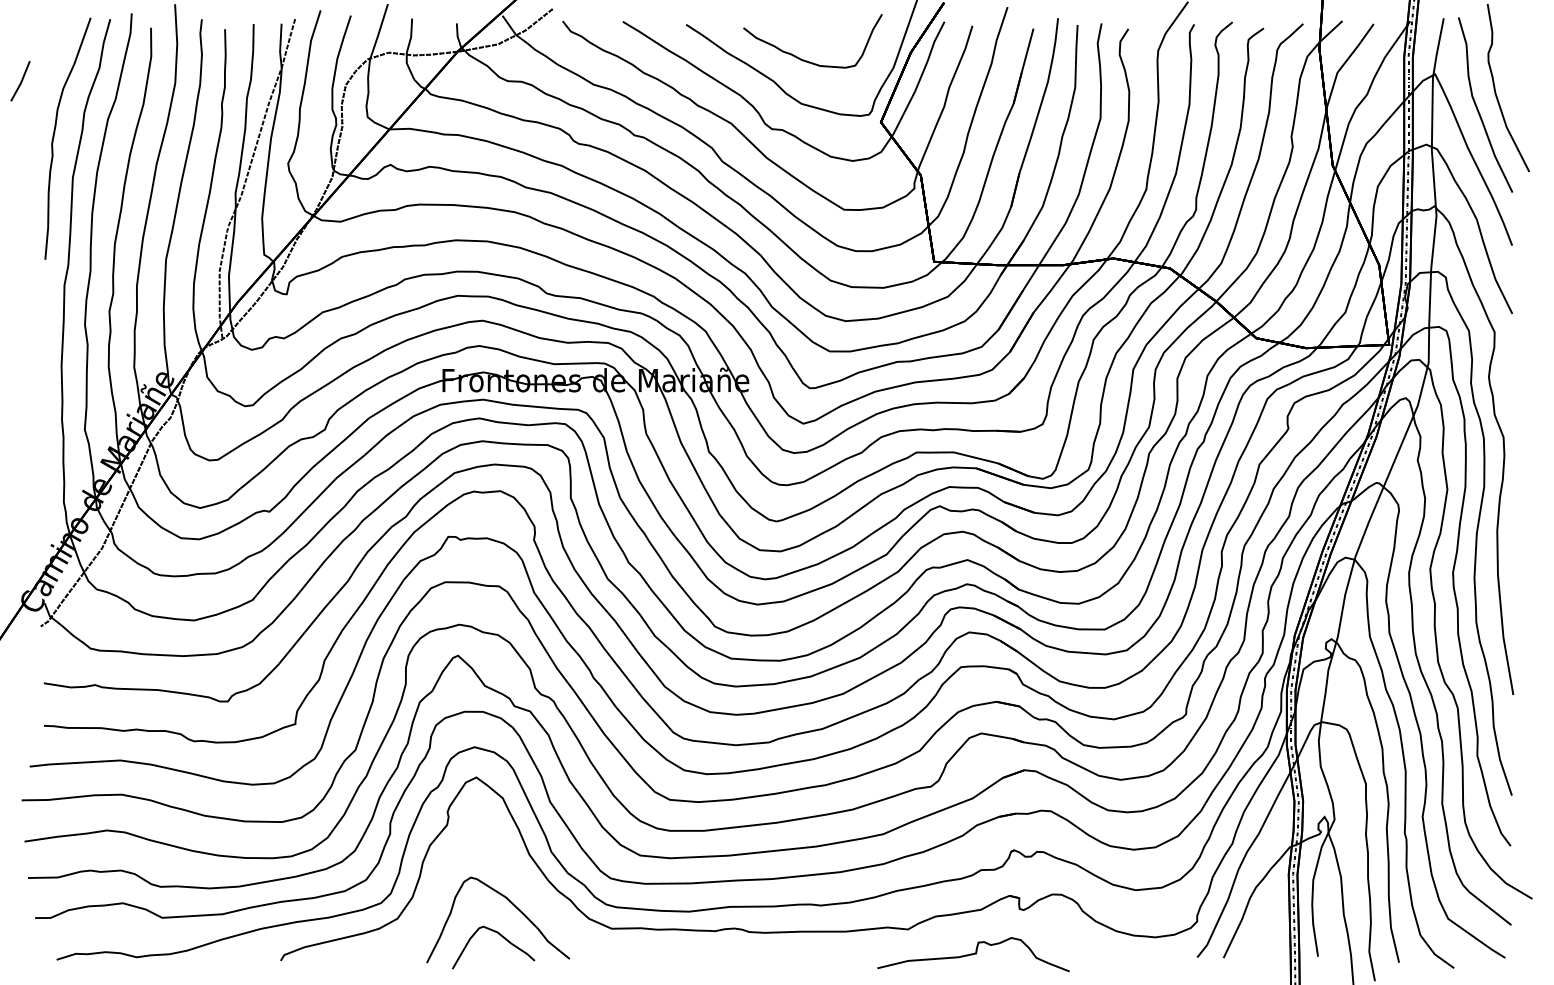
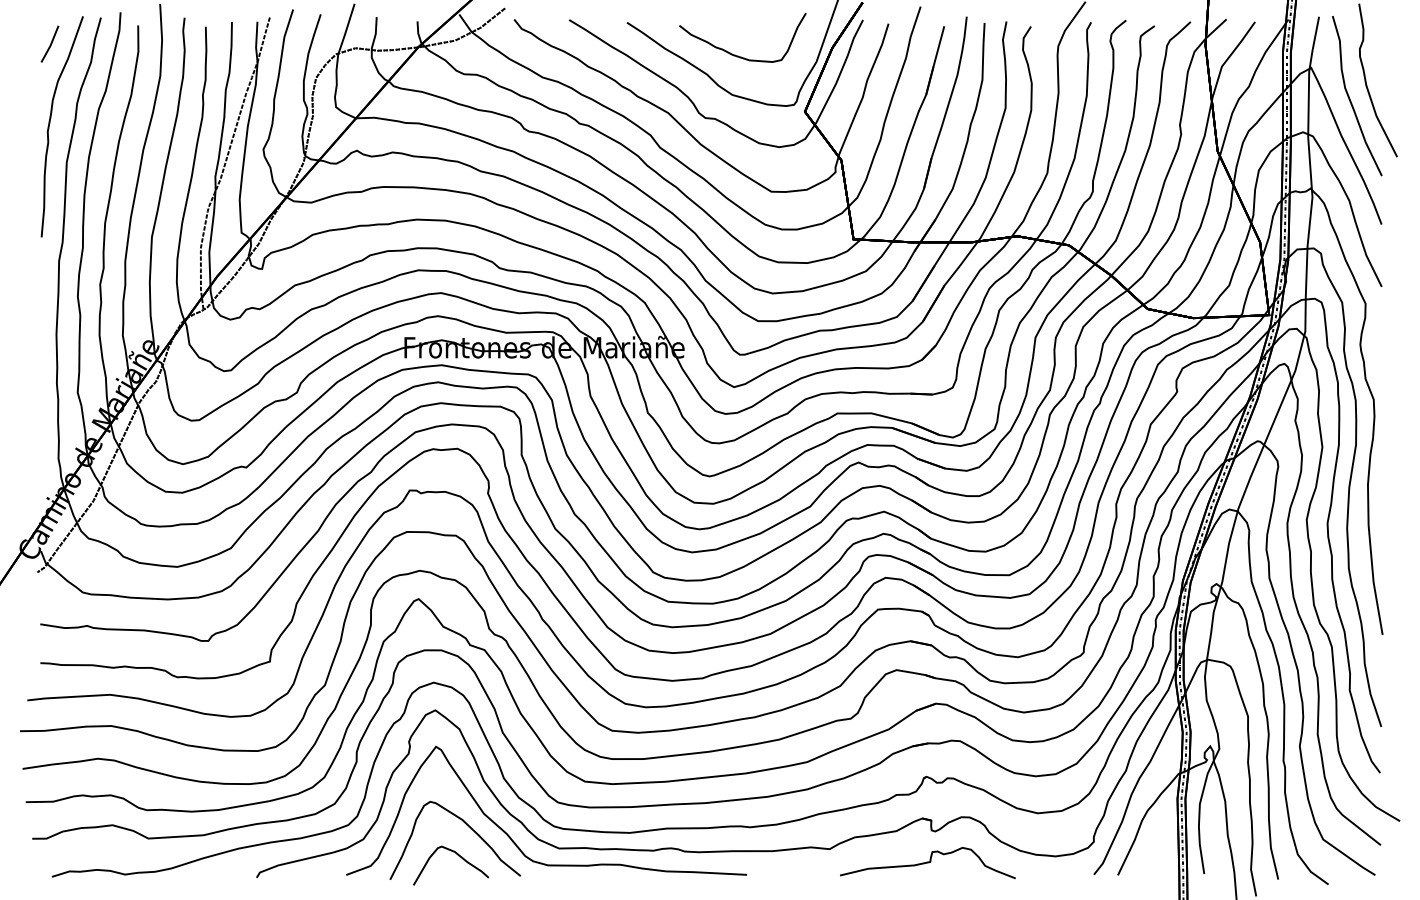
line: (20, 81) -> (49, 44), moved
curve: (558, 915) -> (510, 836), added
curve: (973, 954) -> (927, 862), moved

